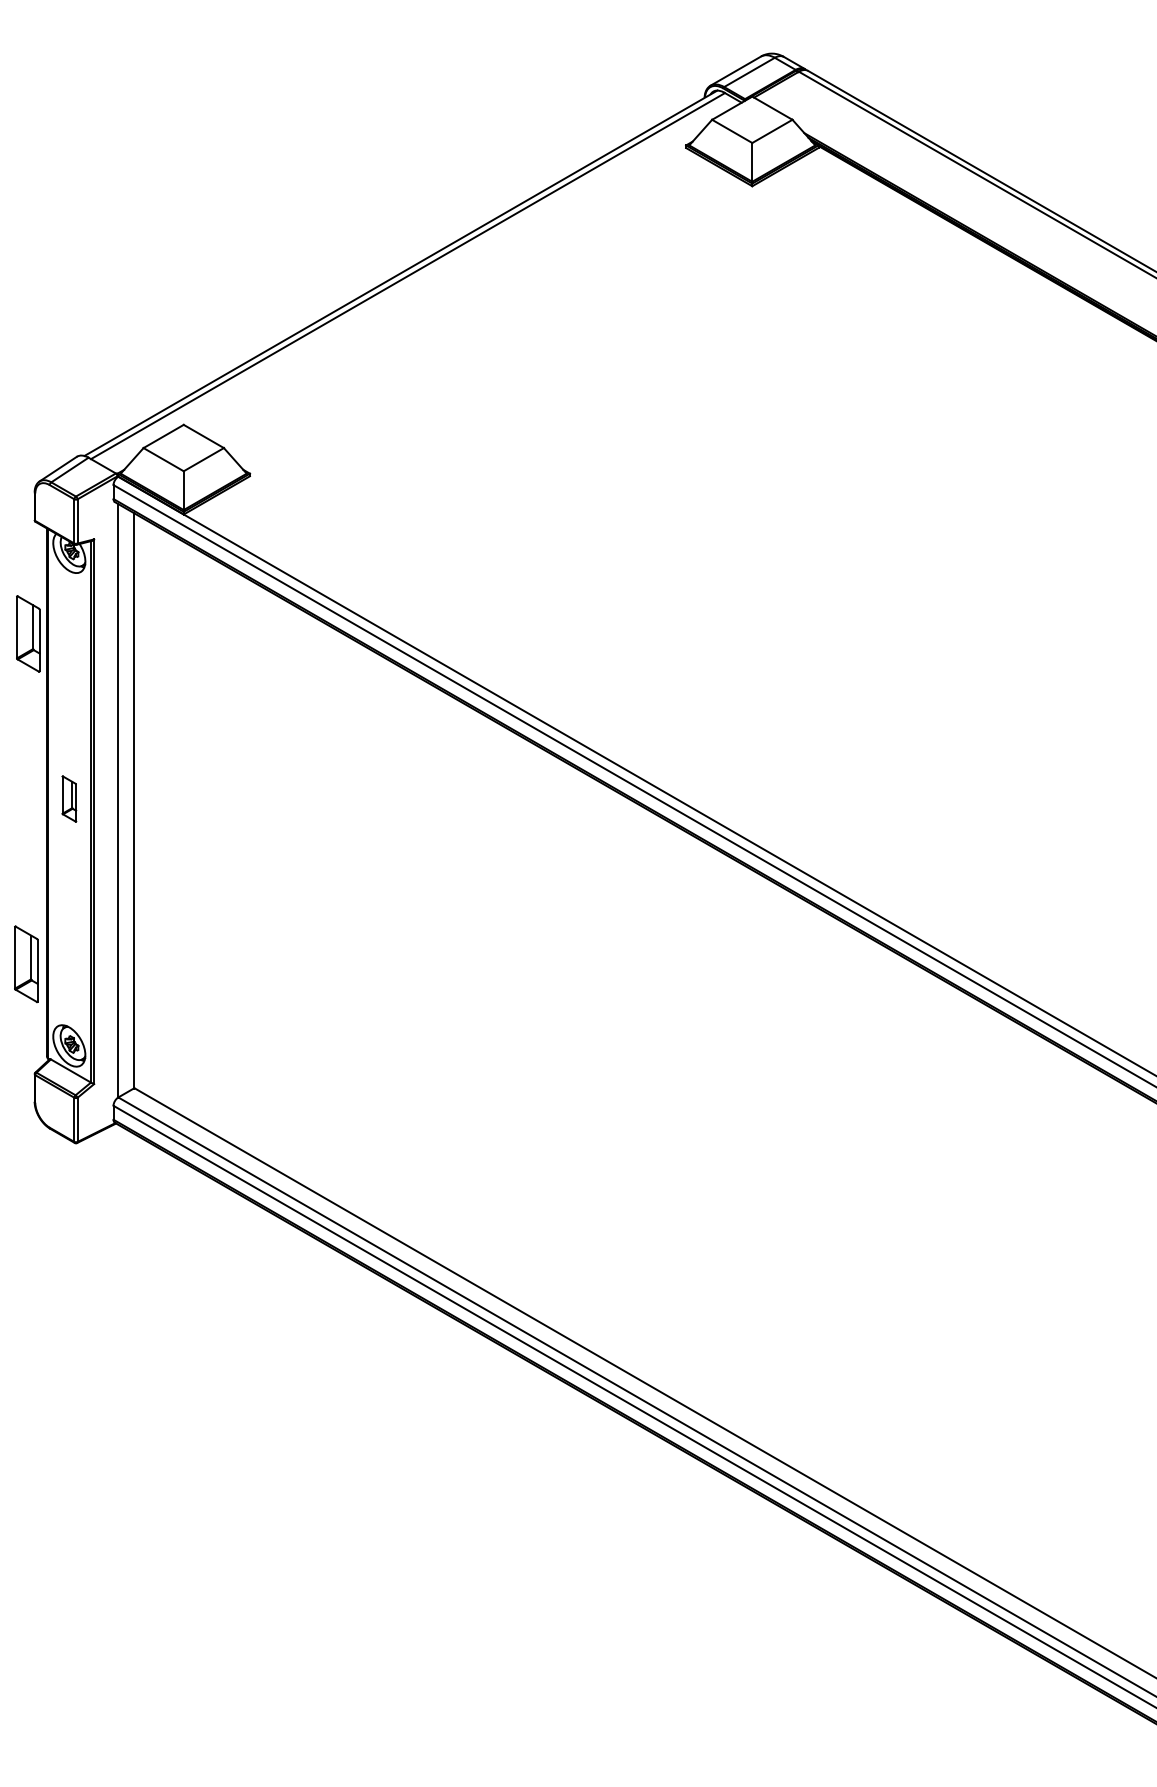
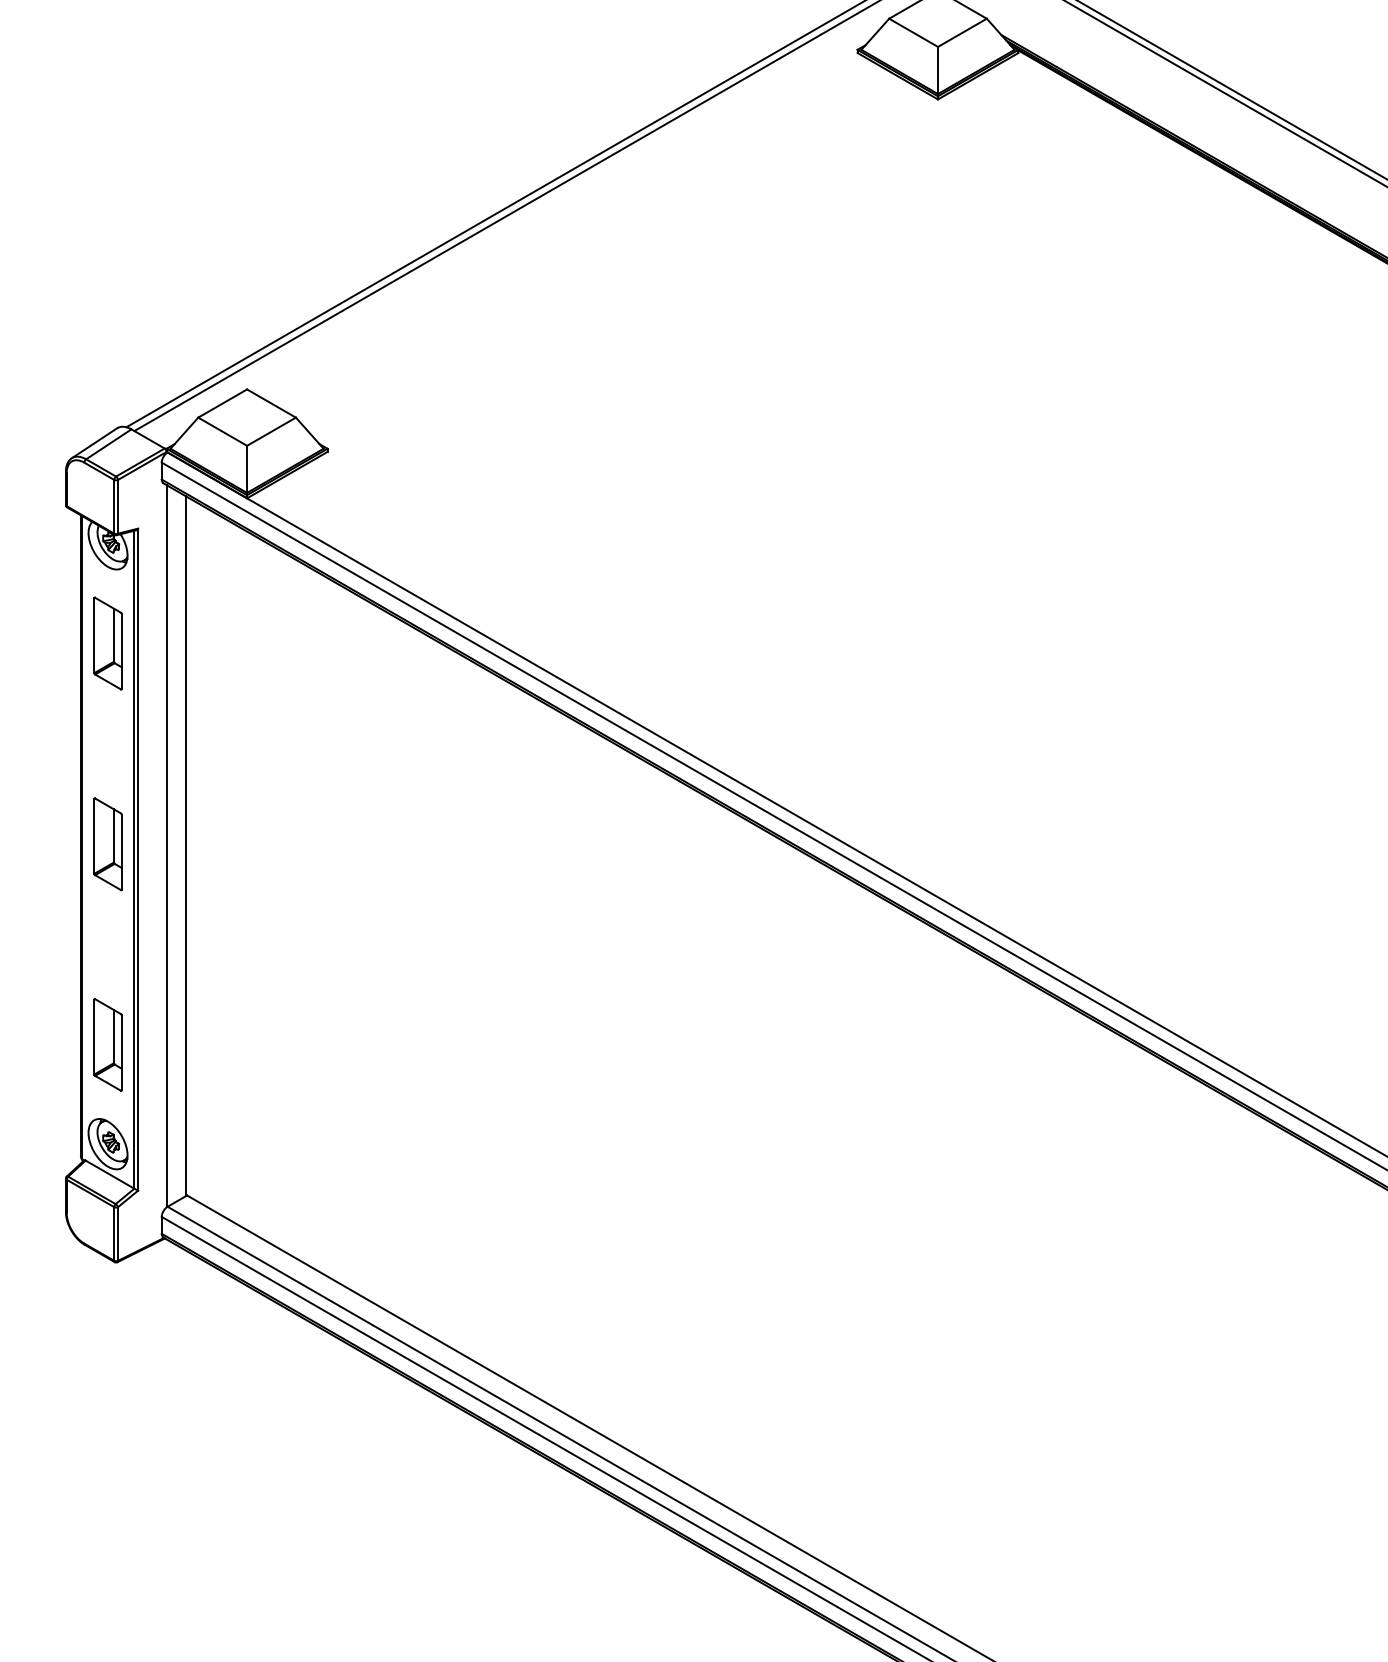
part: (28, 633) -> (108, 642), moved
part: (69, 798) -> (108, 843), size x1.67
part: (26, 964) -> (108, 1045), moved

